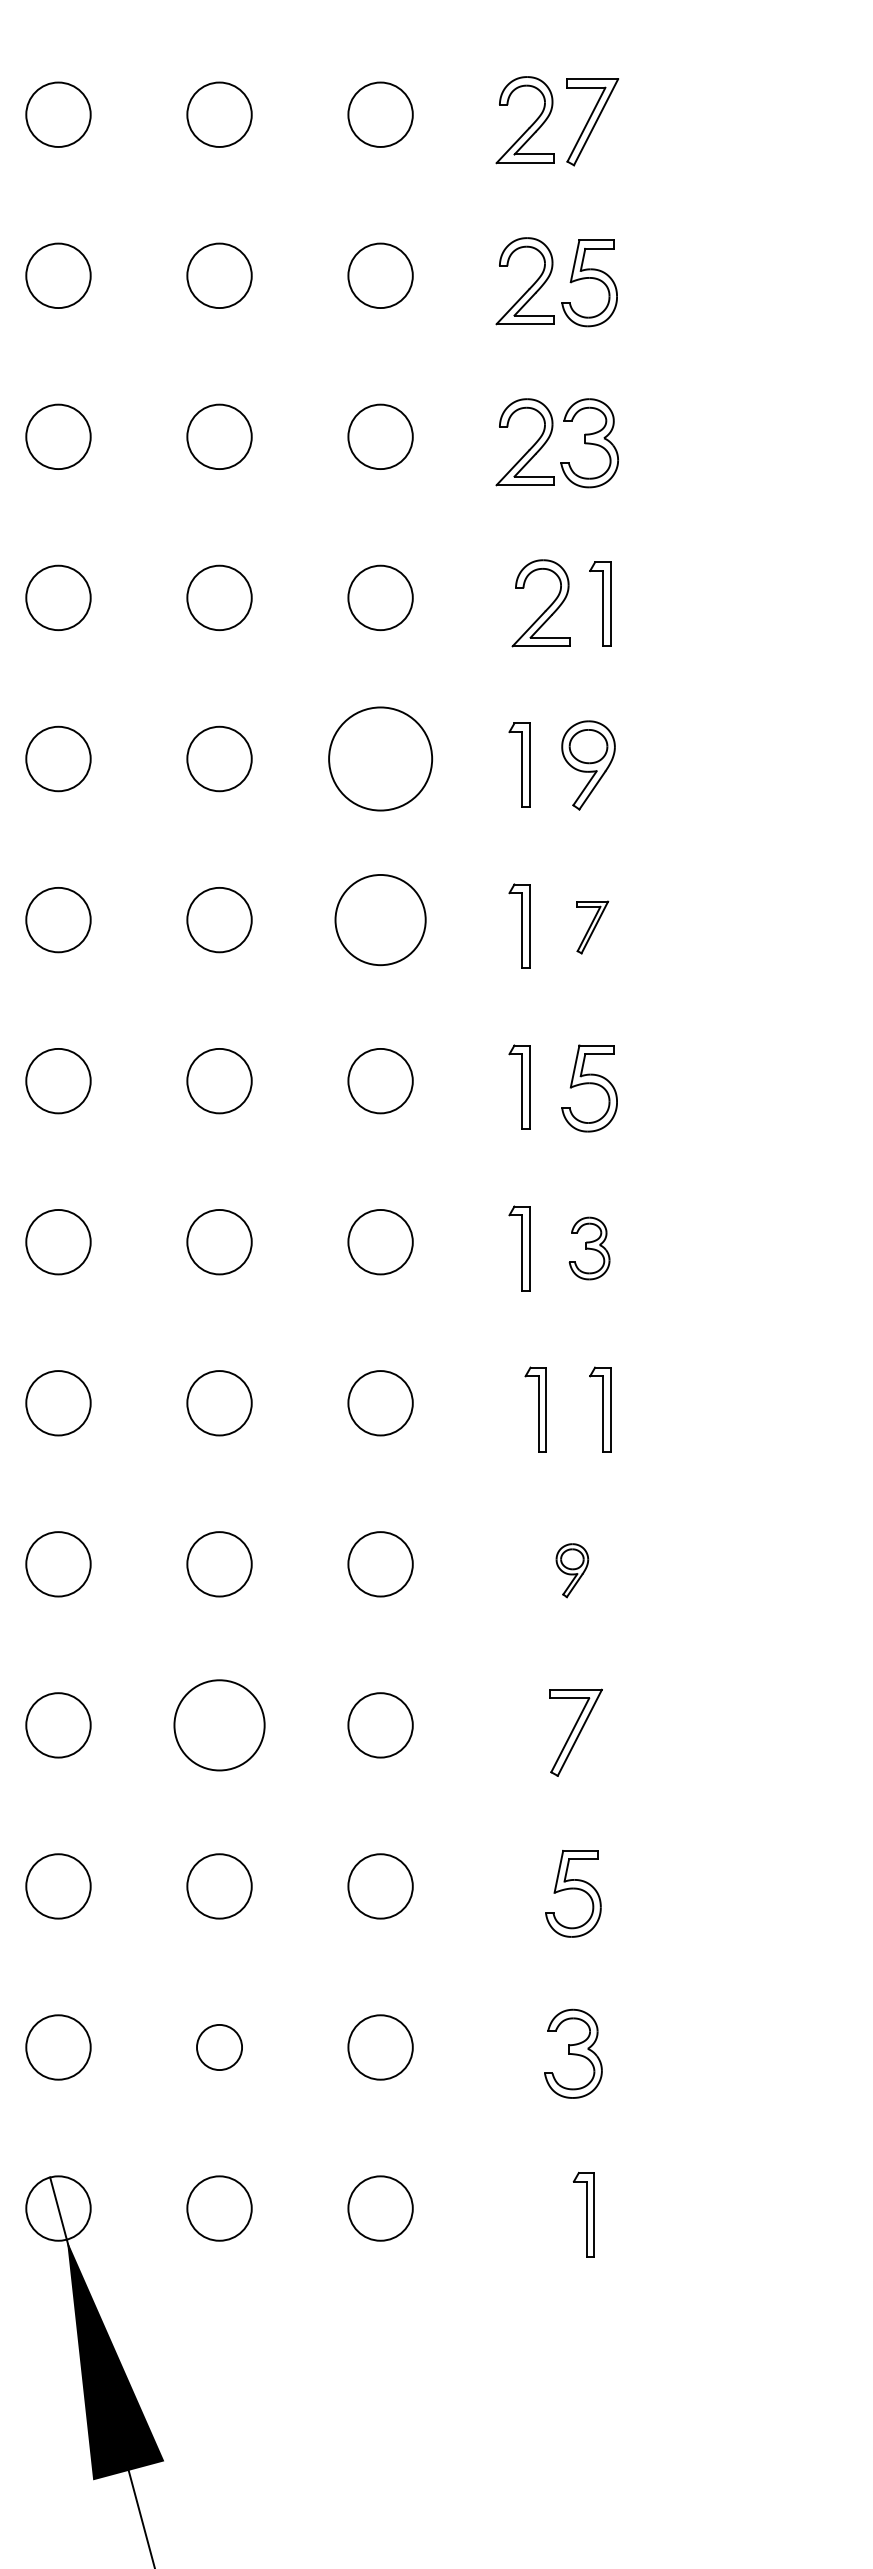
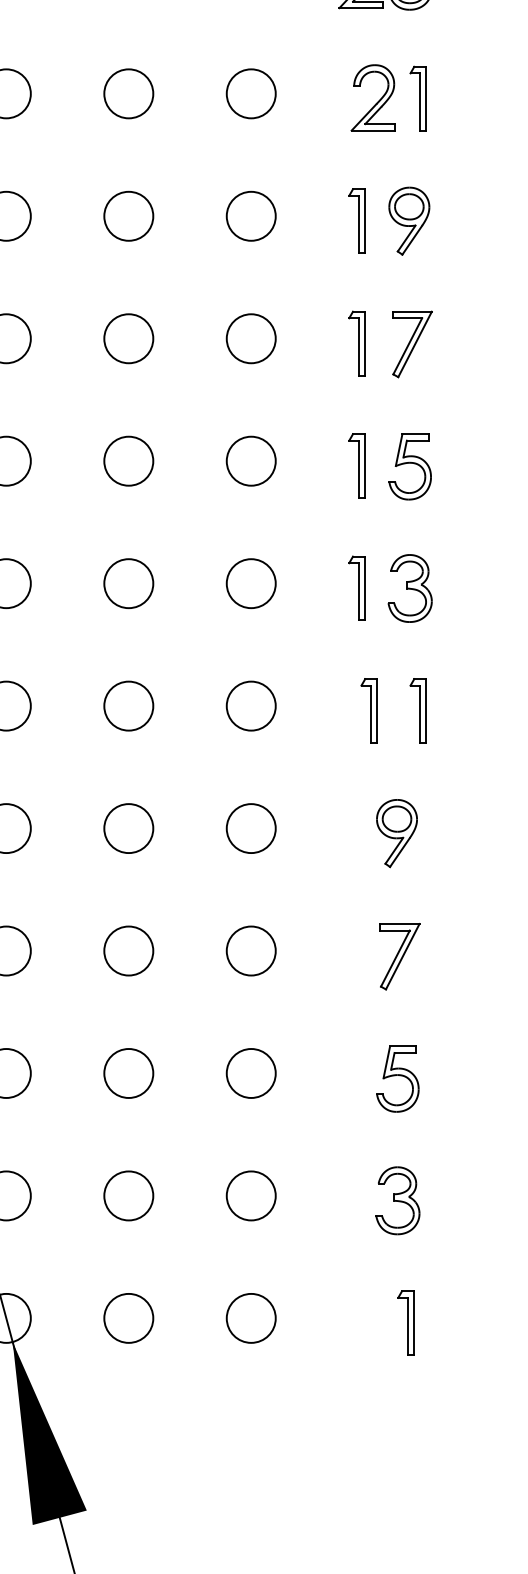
circle: (380, 758) -> (251, 215), size x0.62
circle: (380, 919) -> (251, 338), size x0.71
part: (592, 927) -> (412, 344), size x1.67
part: (589, 1248) -> (410, 588), size x1.43
part: (572, 1570) -> (397, 833), size x1.67
circle: (219, 1725) -> (128, 951), size x0.71
circle: (219, 2047) -> (128, 1195), size x1.43

